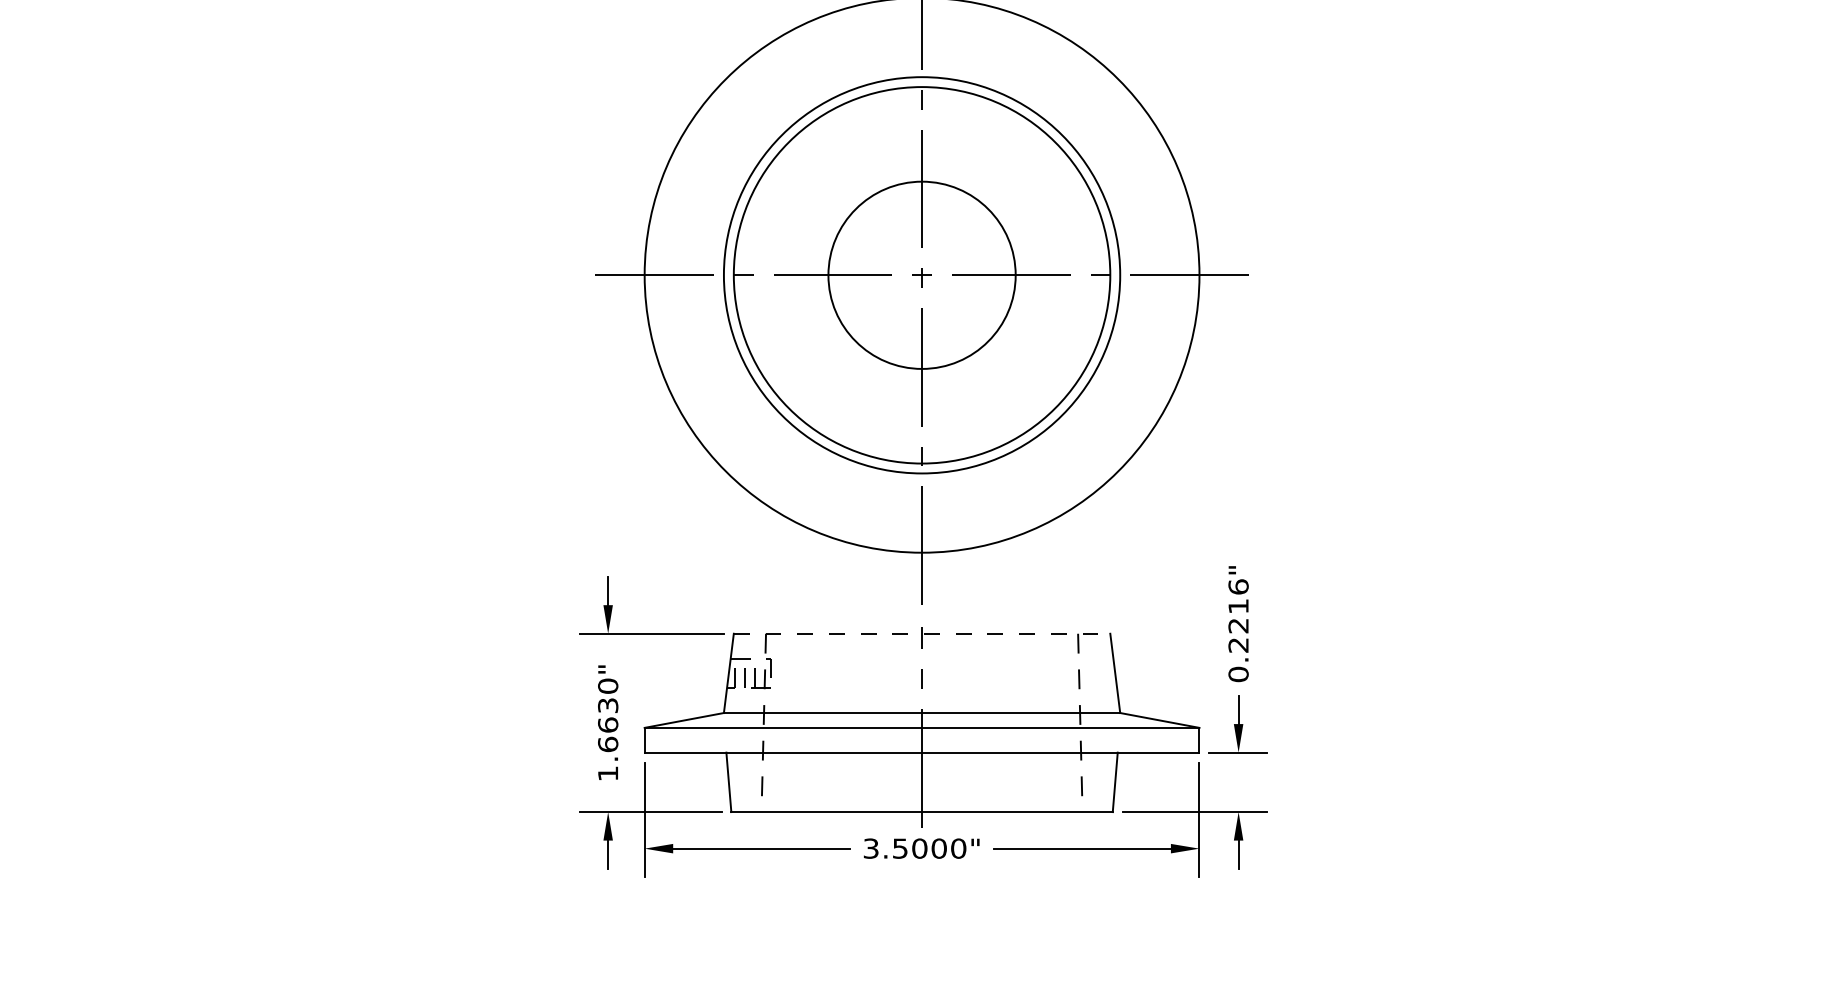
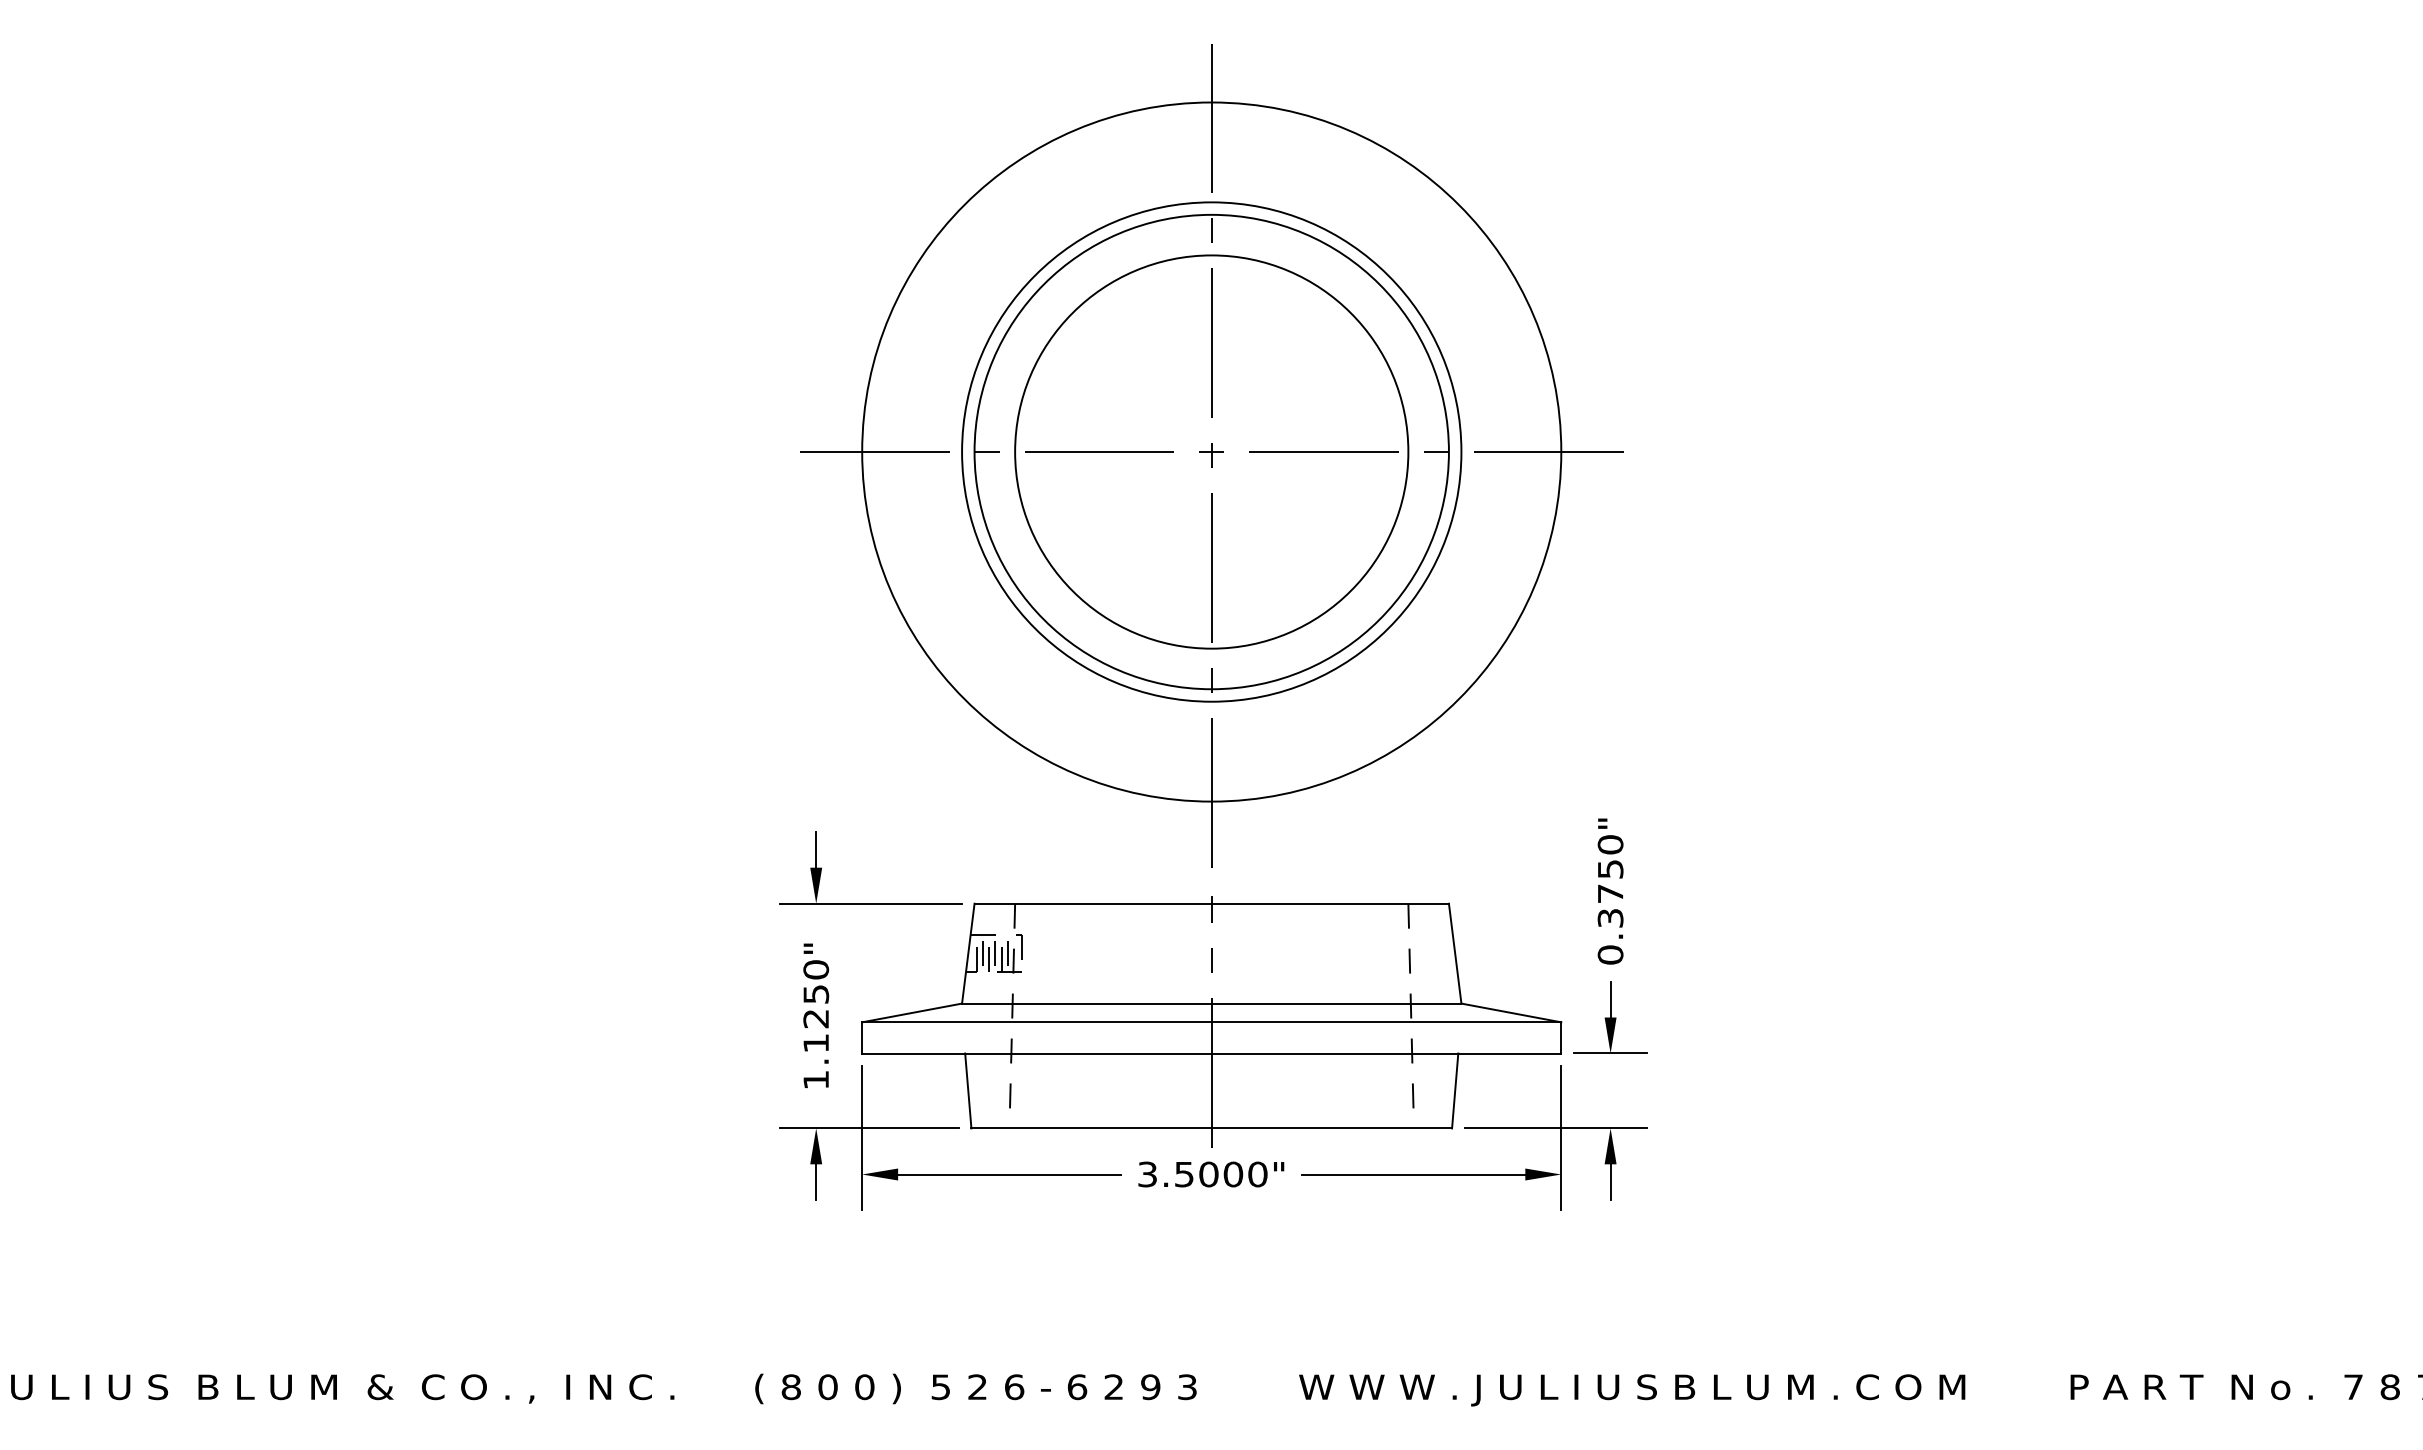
circle: (921, 274) -> (1211, 451), size x1.67
text: (1238, 616) -> (1610, 881), 0.2216" -> 0.3750"
line: (922, 633) -> (1212, 903), dashed -> solid
line: (740, 673) -> (982, 953), added
line: (750, 673) -> (995, 953), added
line: (759, 673) -> (1007, 953), added
text: (608, 724) -> (816, 1018), 1.6630" -> 1.1250"

